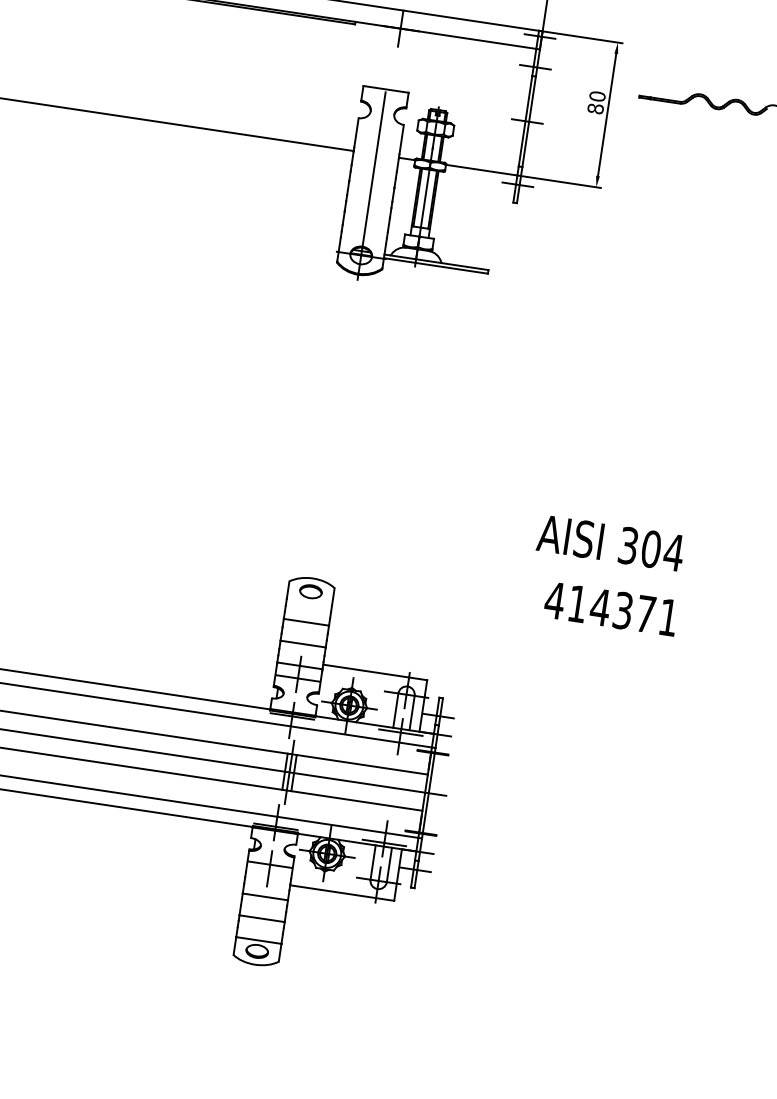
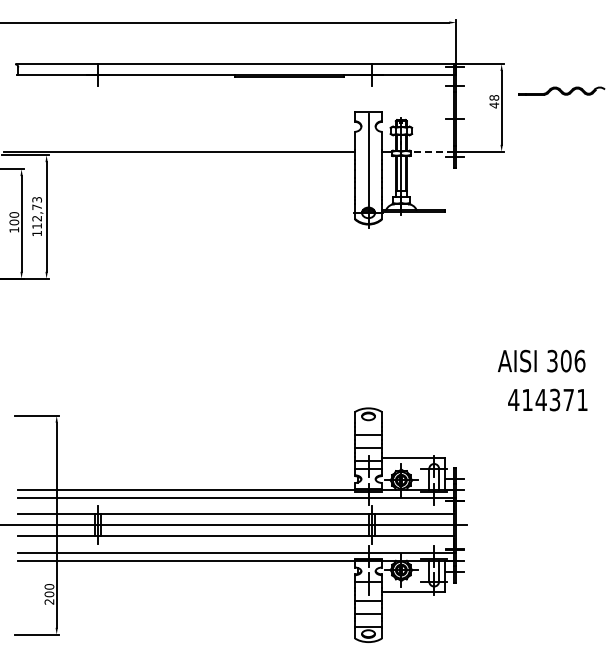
text: (596, 102) -> (494, 101), 80 -> 48
line: (482, 169) -> (432, 151), solid -> dashed
text: (673, 551) -> (579, 360), 304 -> 306

